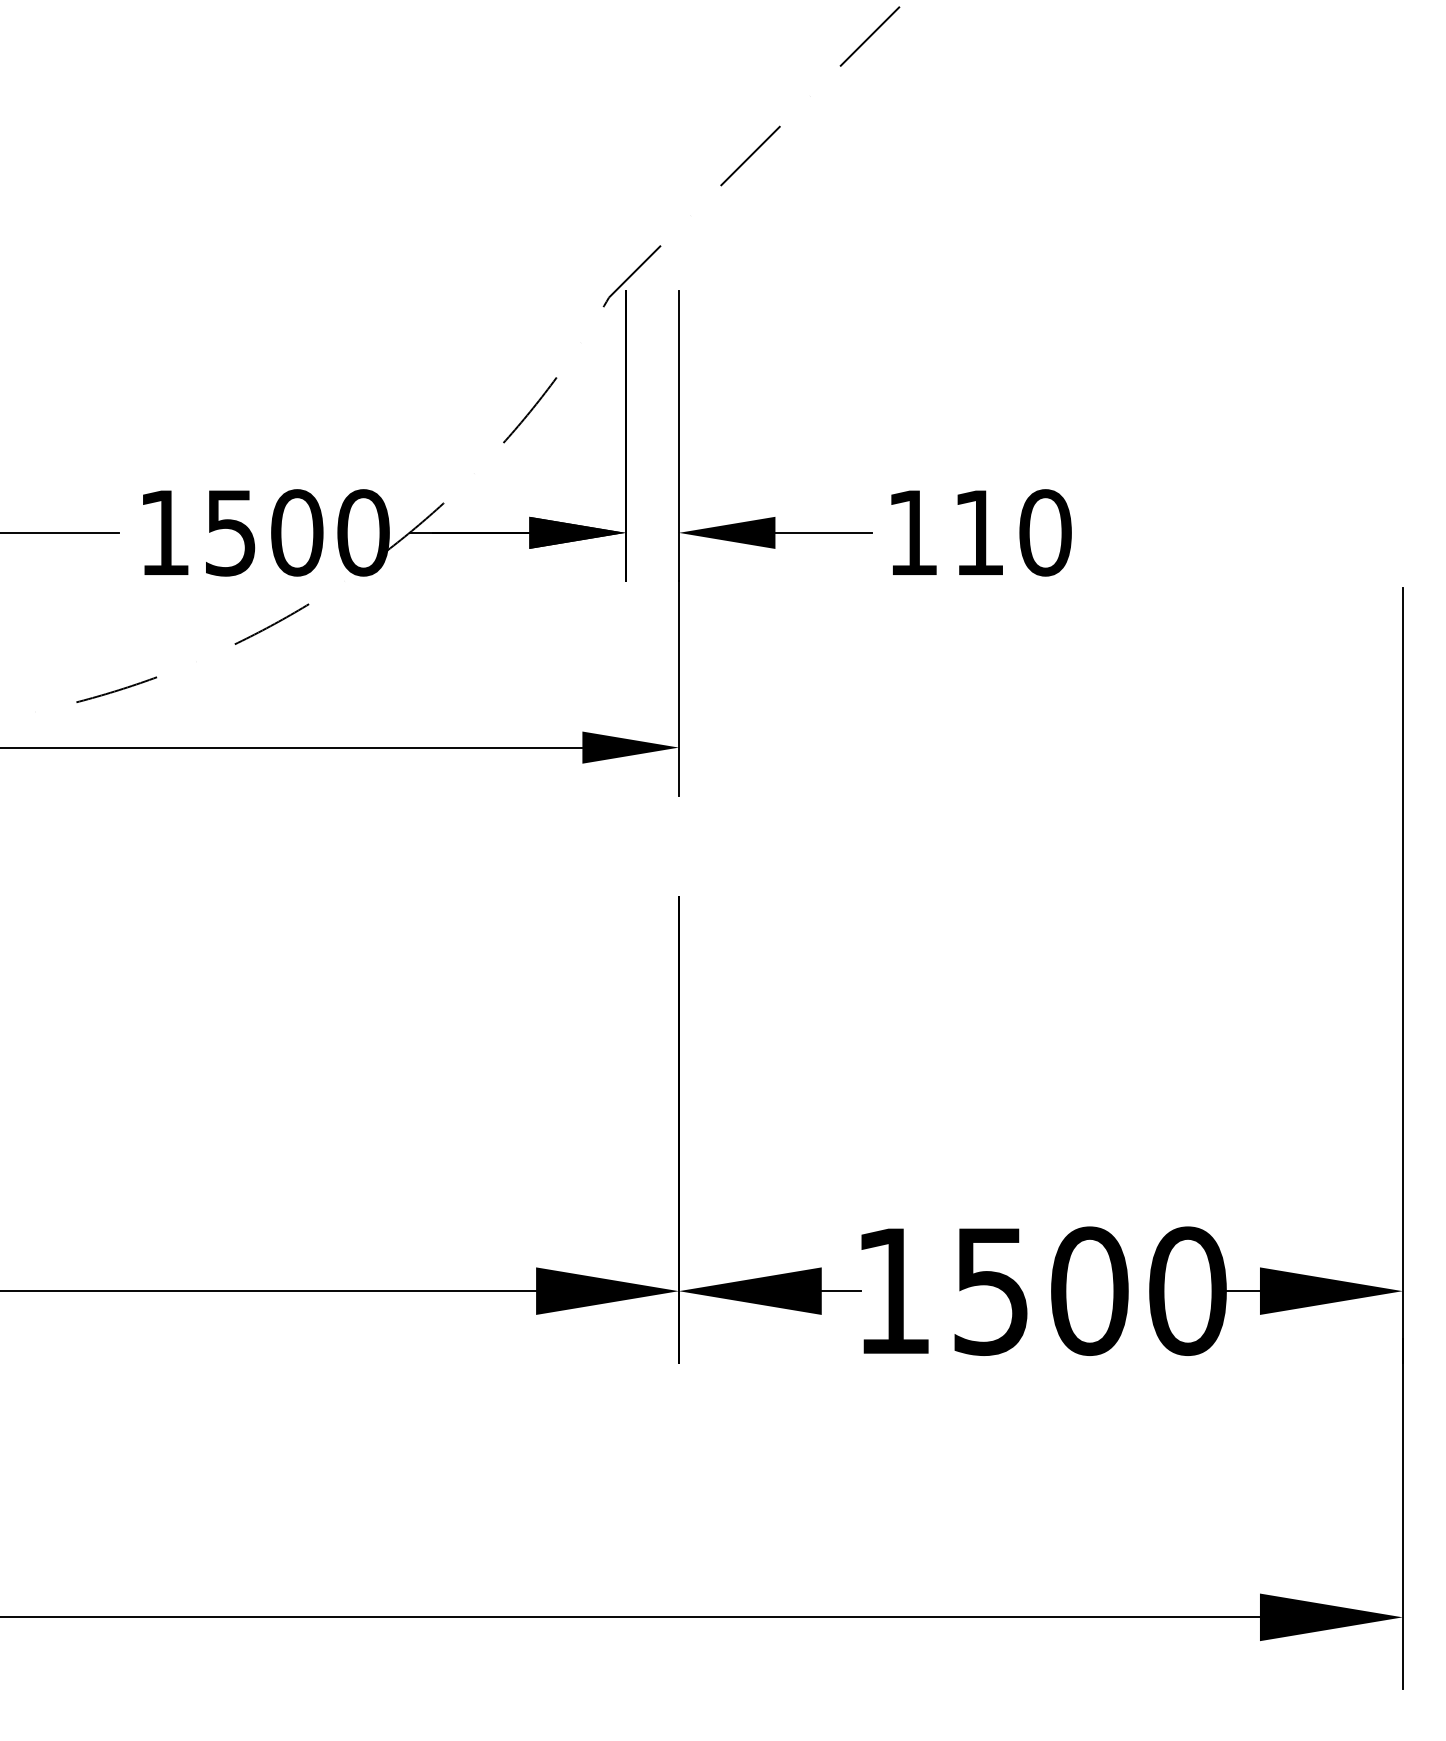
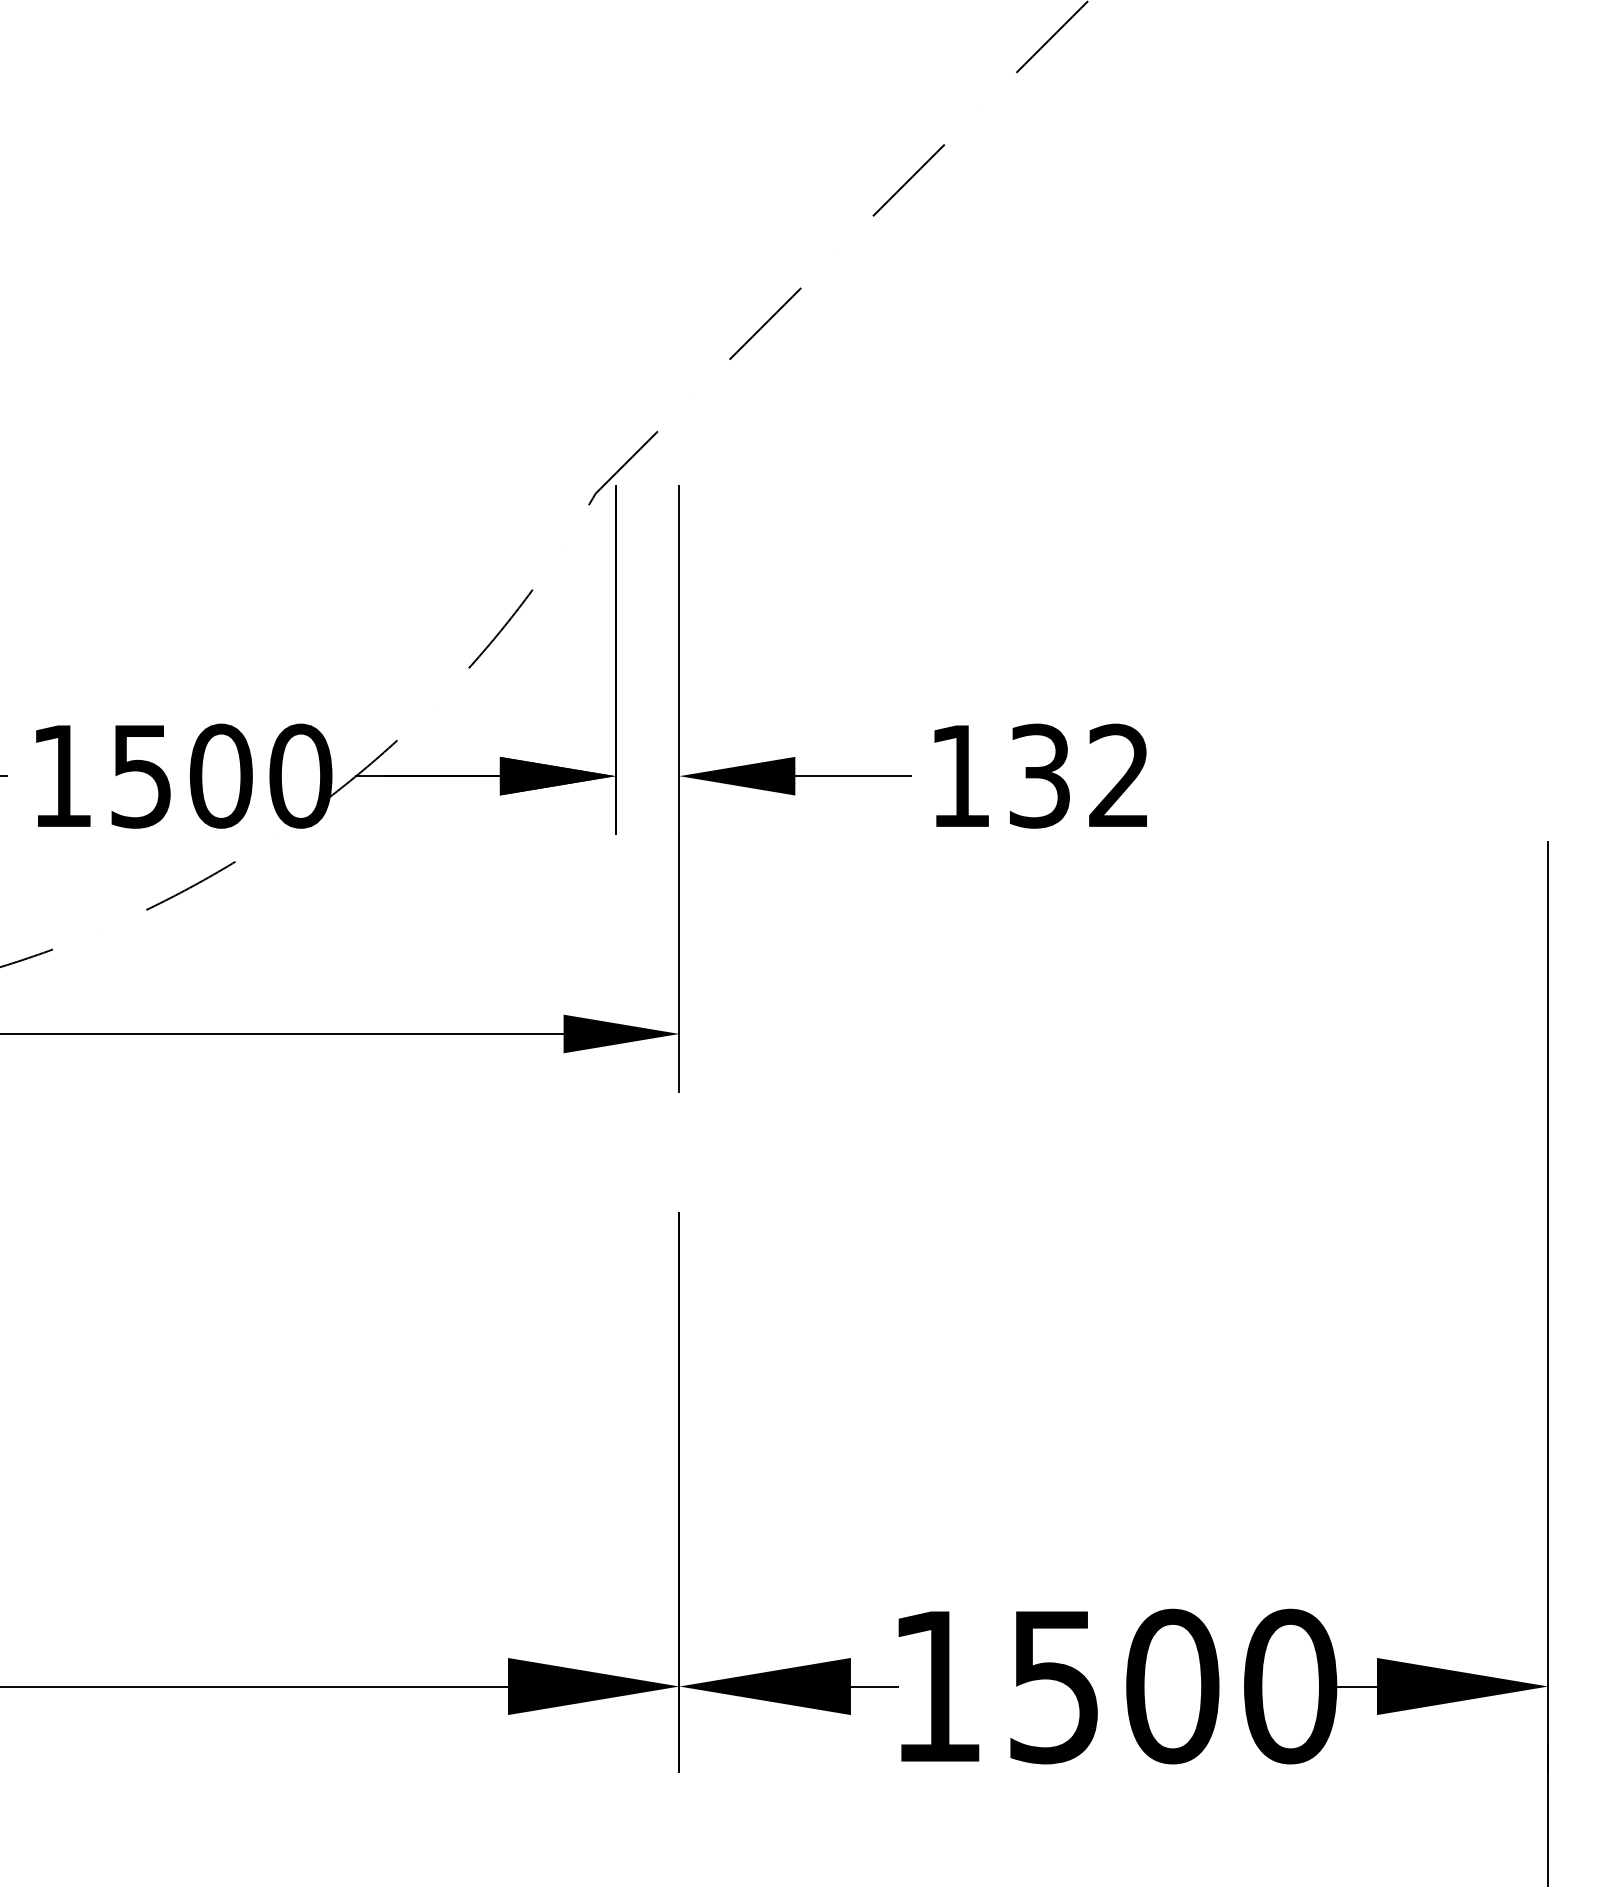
text: (1012, 532) -> (1079, 775), 110 -> 132

